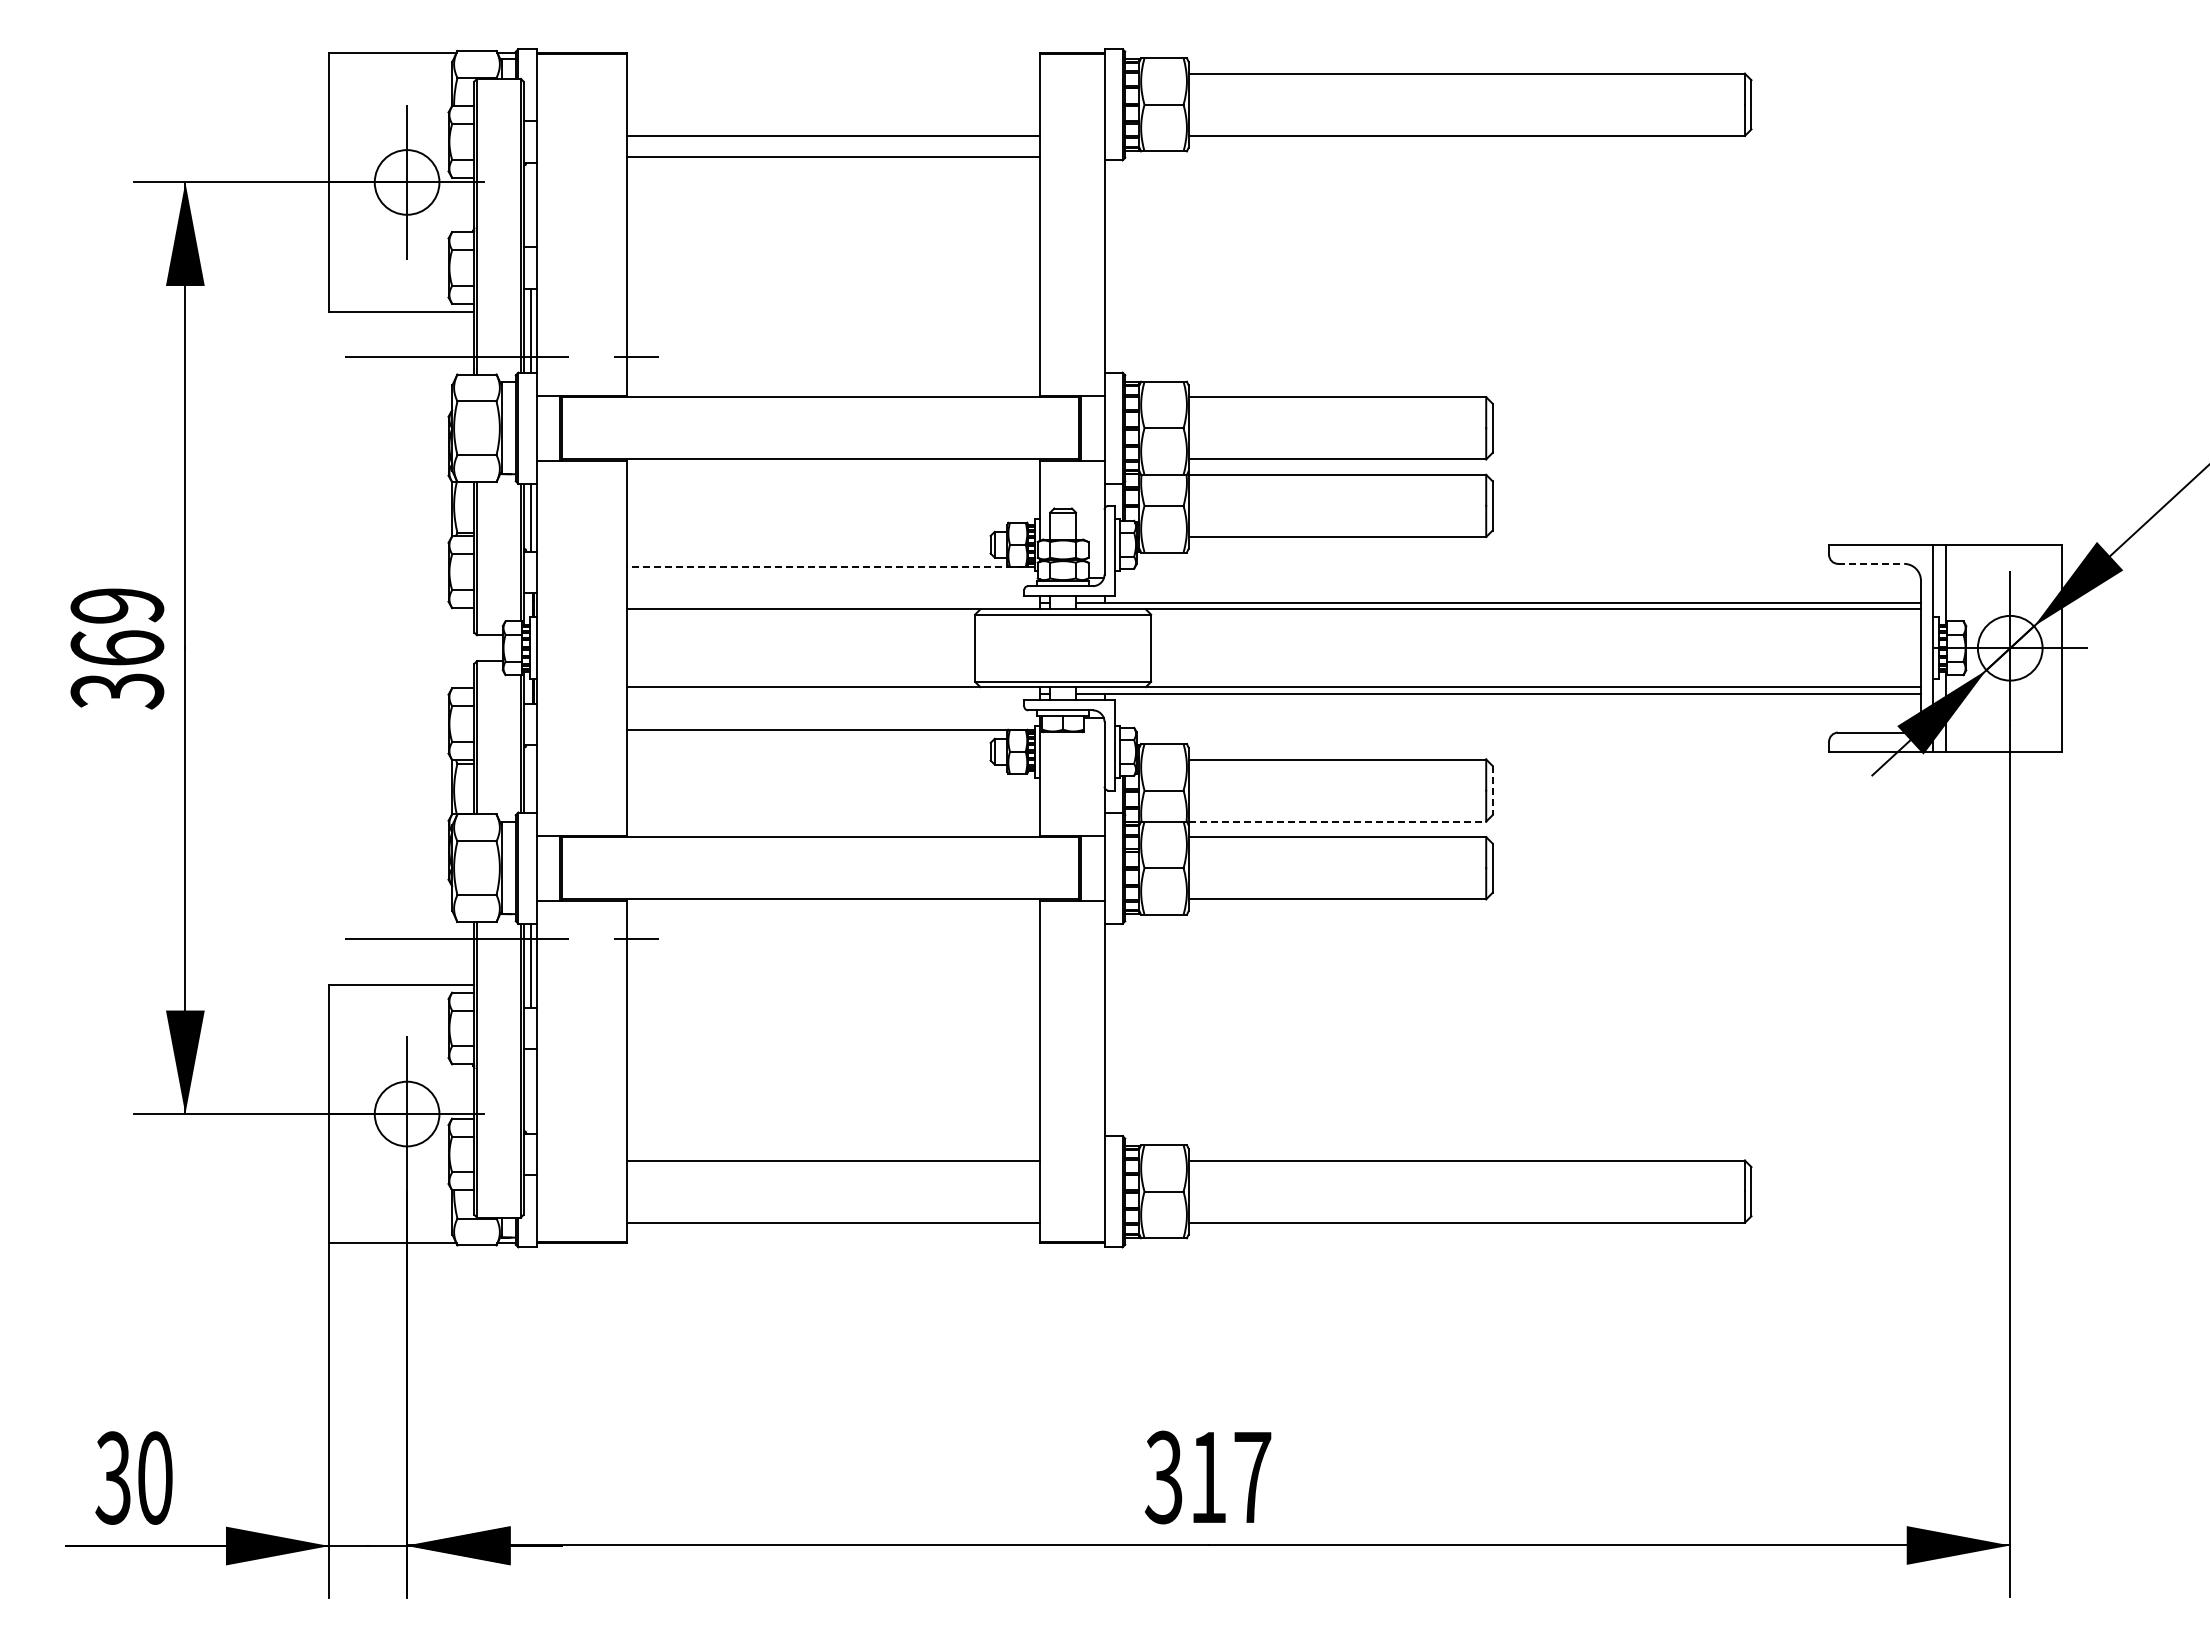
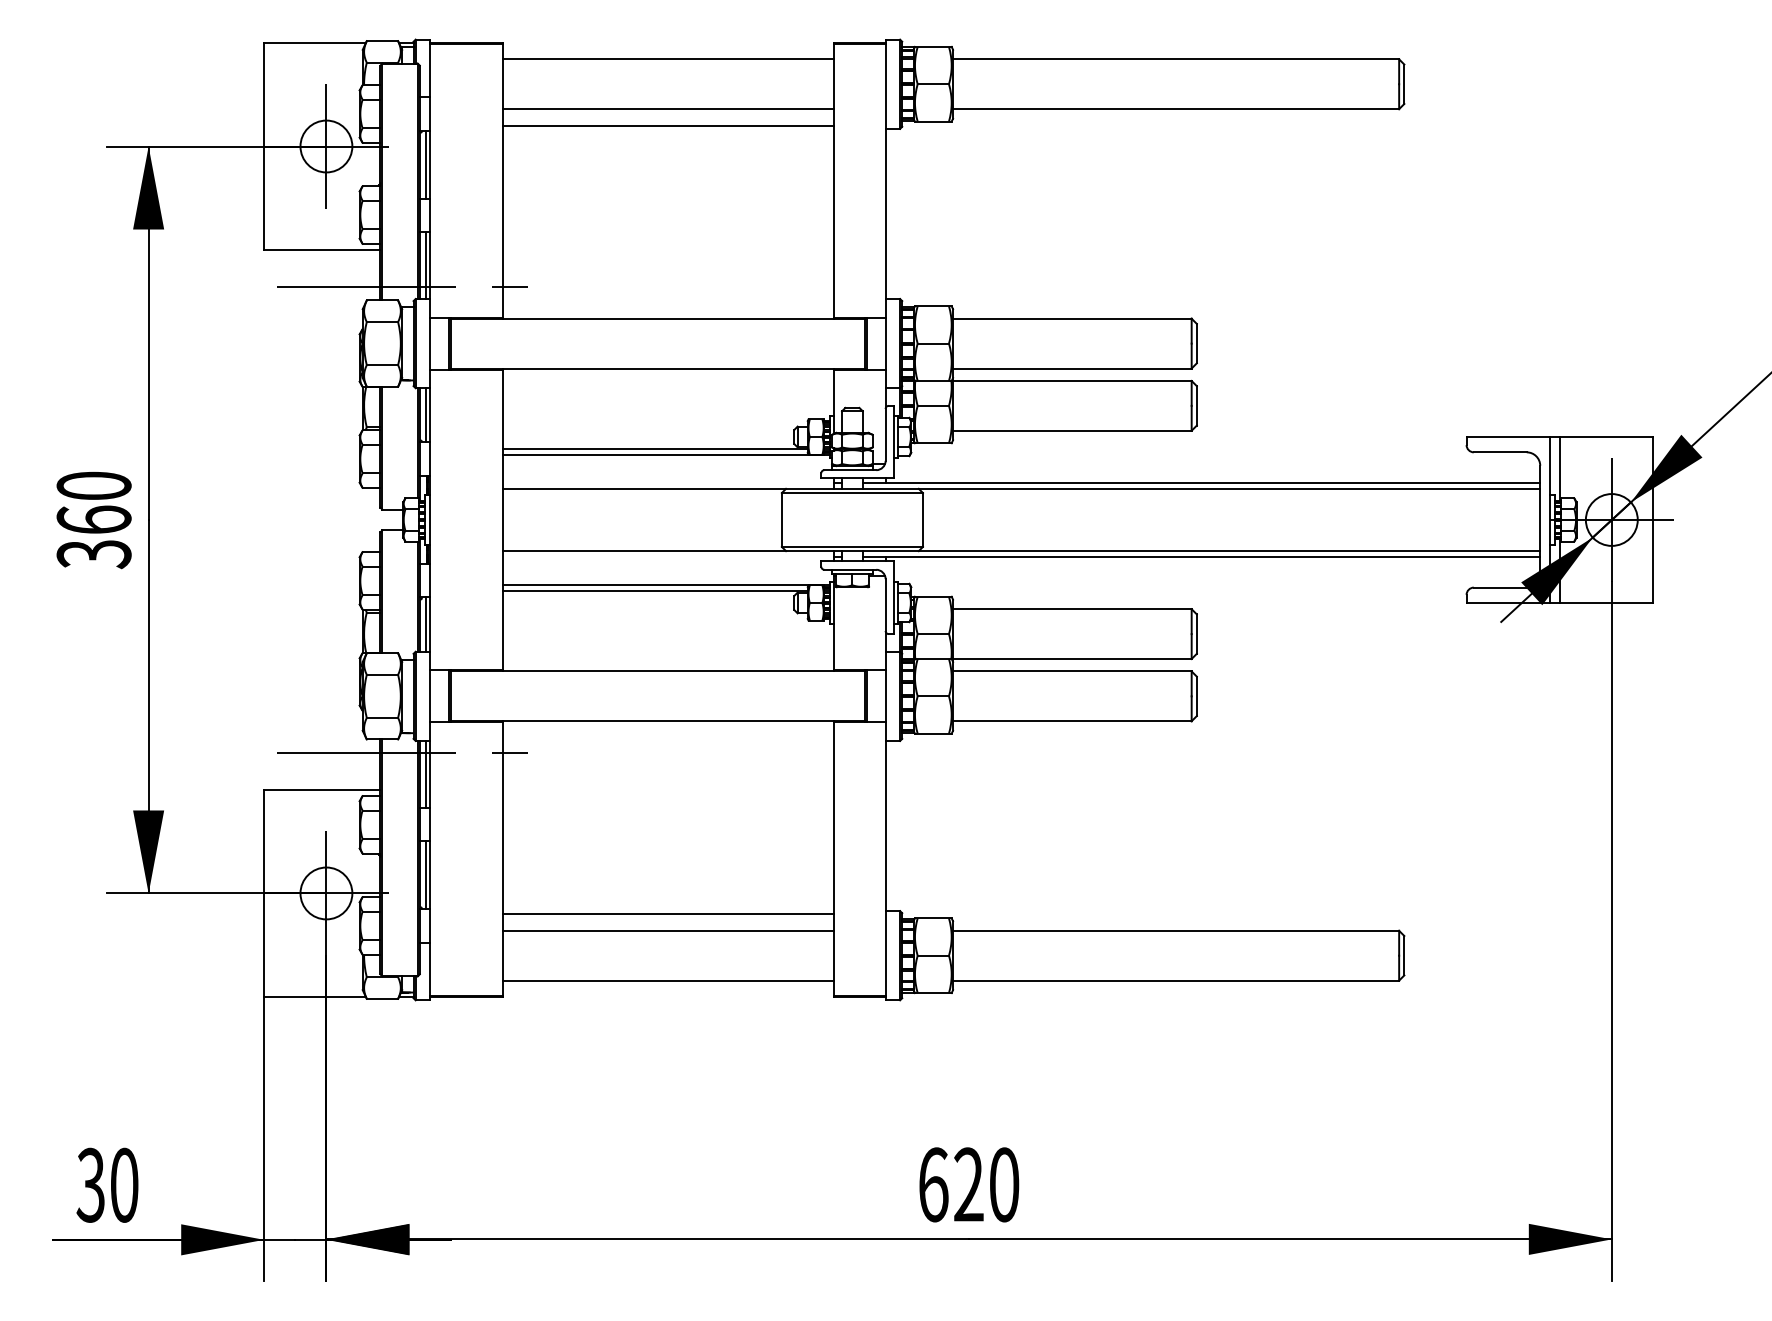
line: (833, 73) -> (668, 59), added
line: (531, 204) -> (426, 164), added
line: (817, 560) -> (655, 449), added
line: (1871, 563) -> (1500, 452), dashed -> solid
line: (830, 567) -> (665, 455), dashed -> solid
text: (117, 605) -> (94, 485), 369 -> 360
line: (817, 736) -> (655, 590), added
line: (531, 778) -> (426, 624), added
line: (1492, 790) -> (1196, 634), dashed -> solid
line: (1337, 821) -> (1072, 658), dashed -> solid
line: (531, 1091) -> (426, 875), added
line: (833, 1139) -> (668, 913), added
text: (1208, 1477) -> (968, 1184), 317 -> 620

